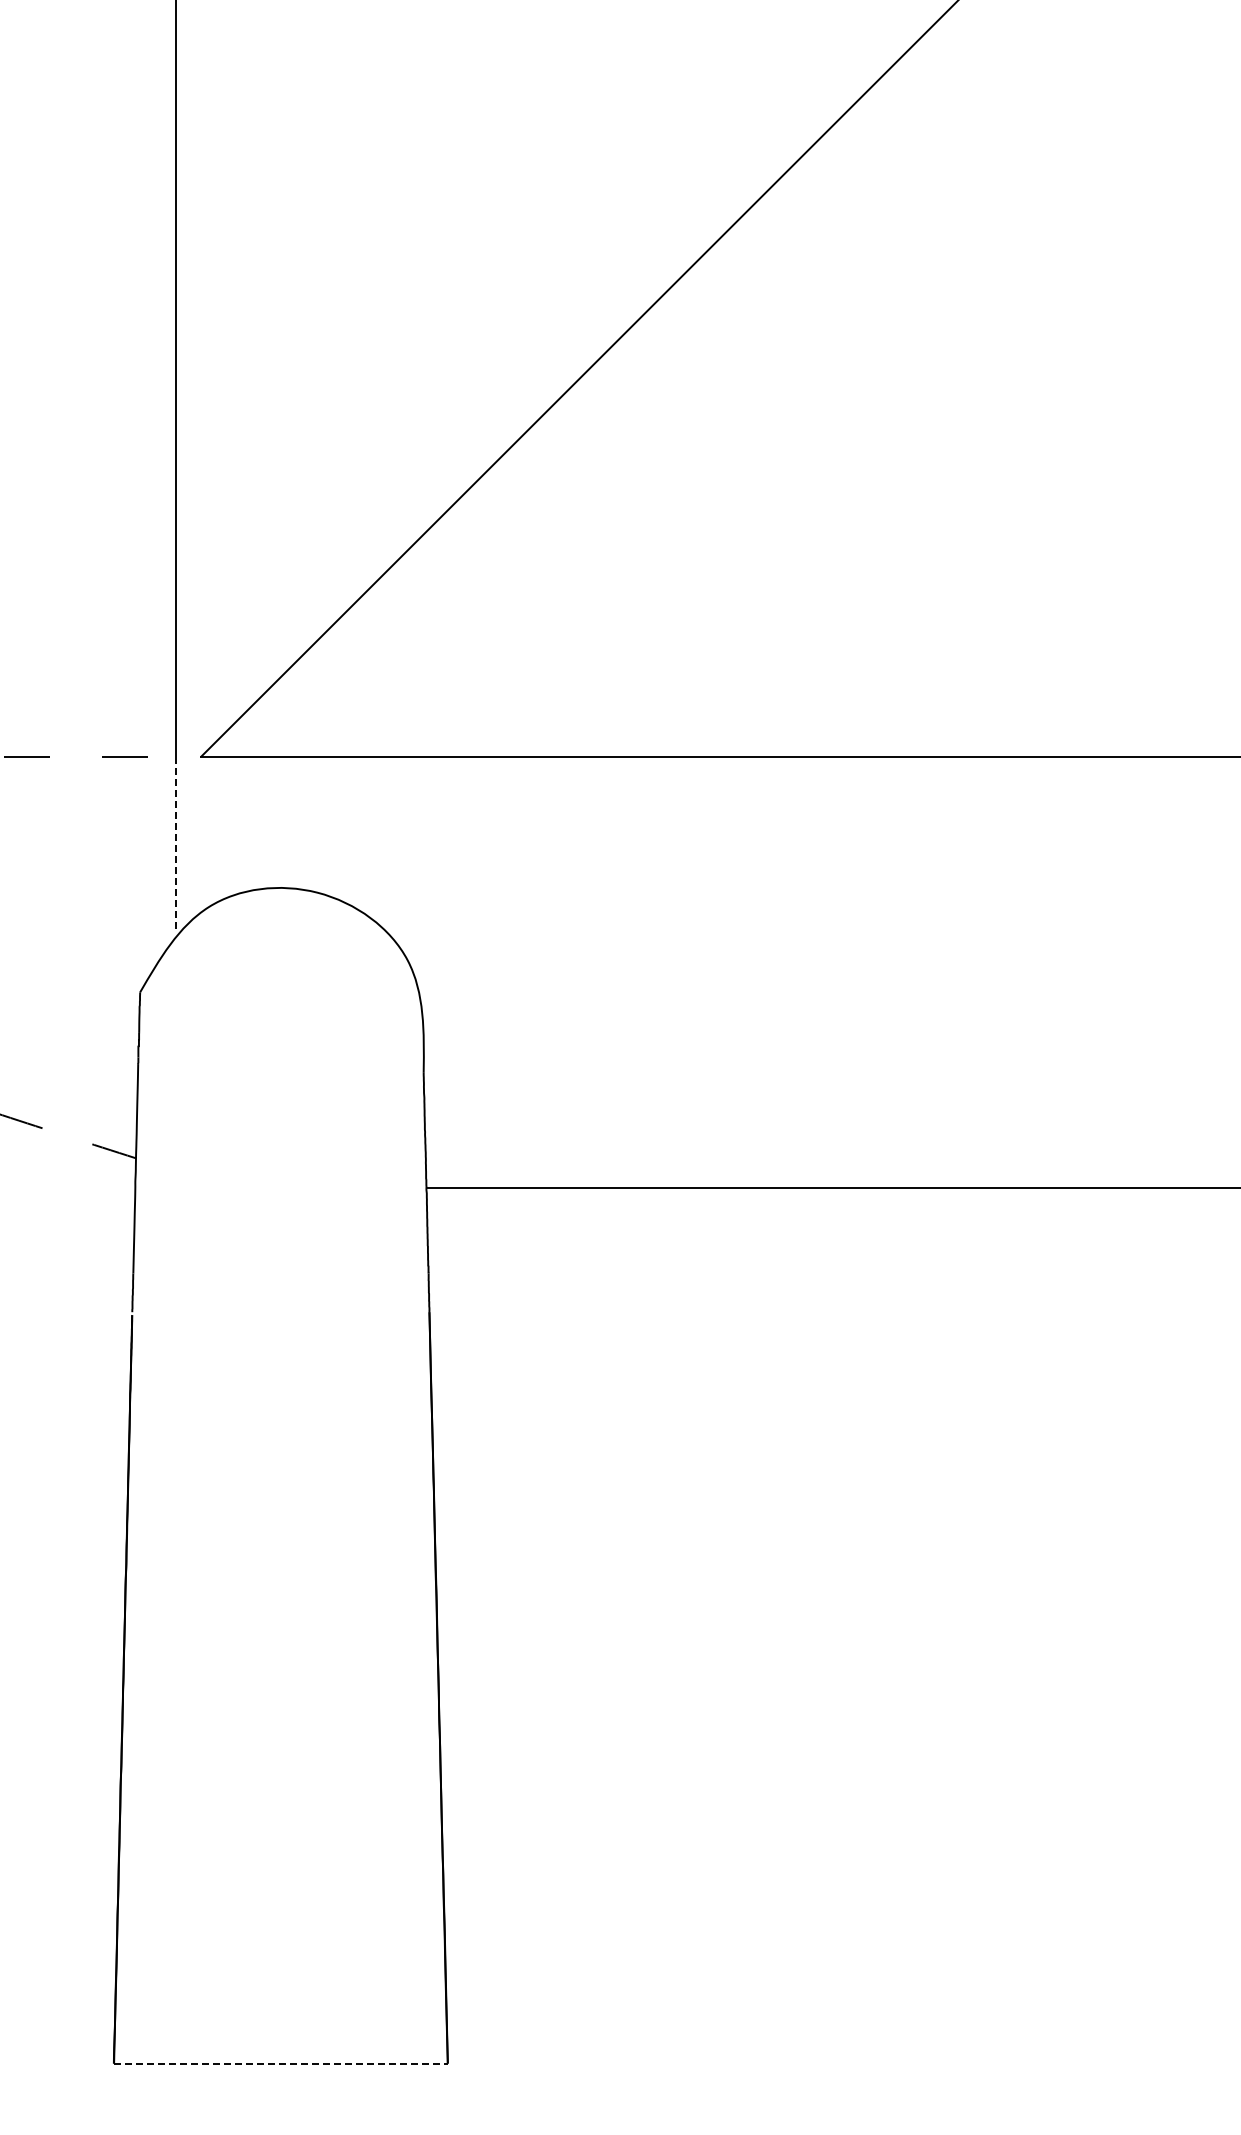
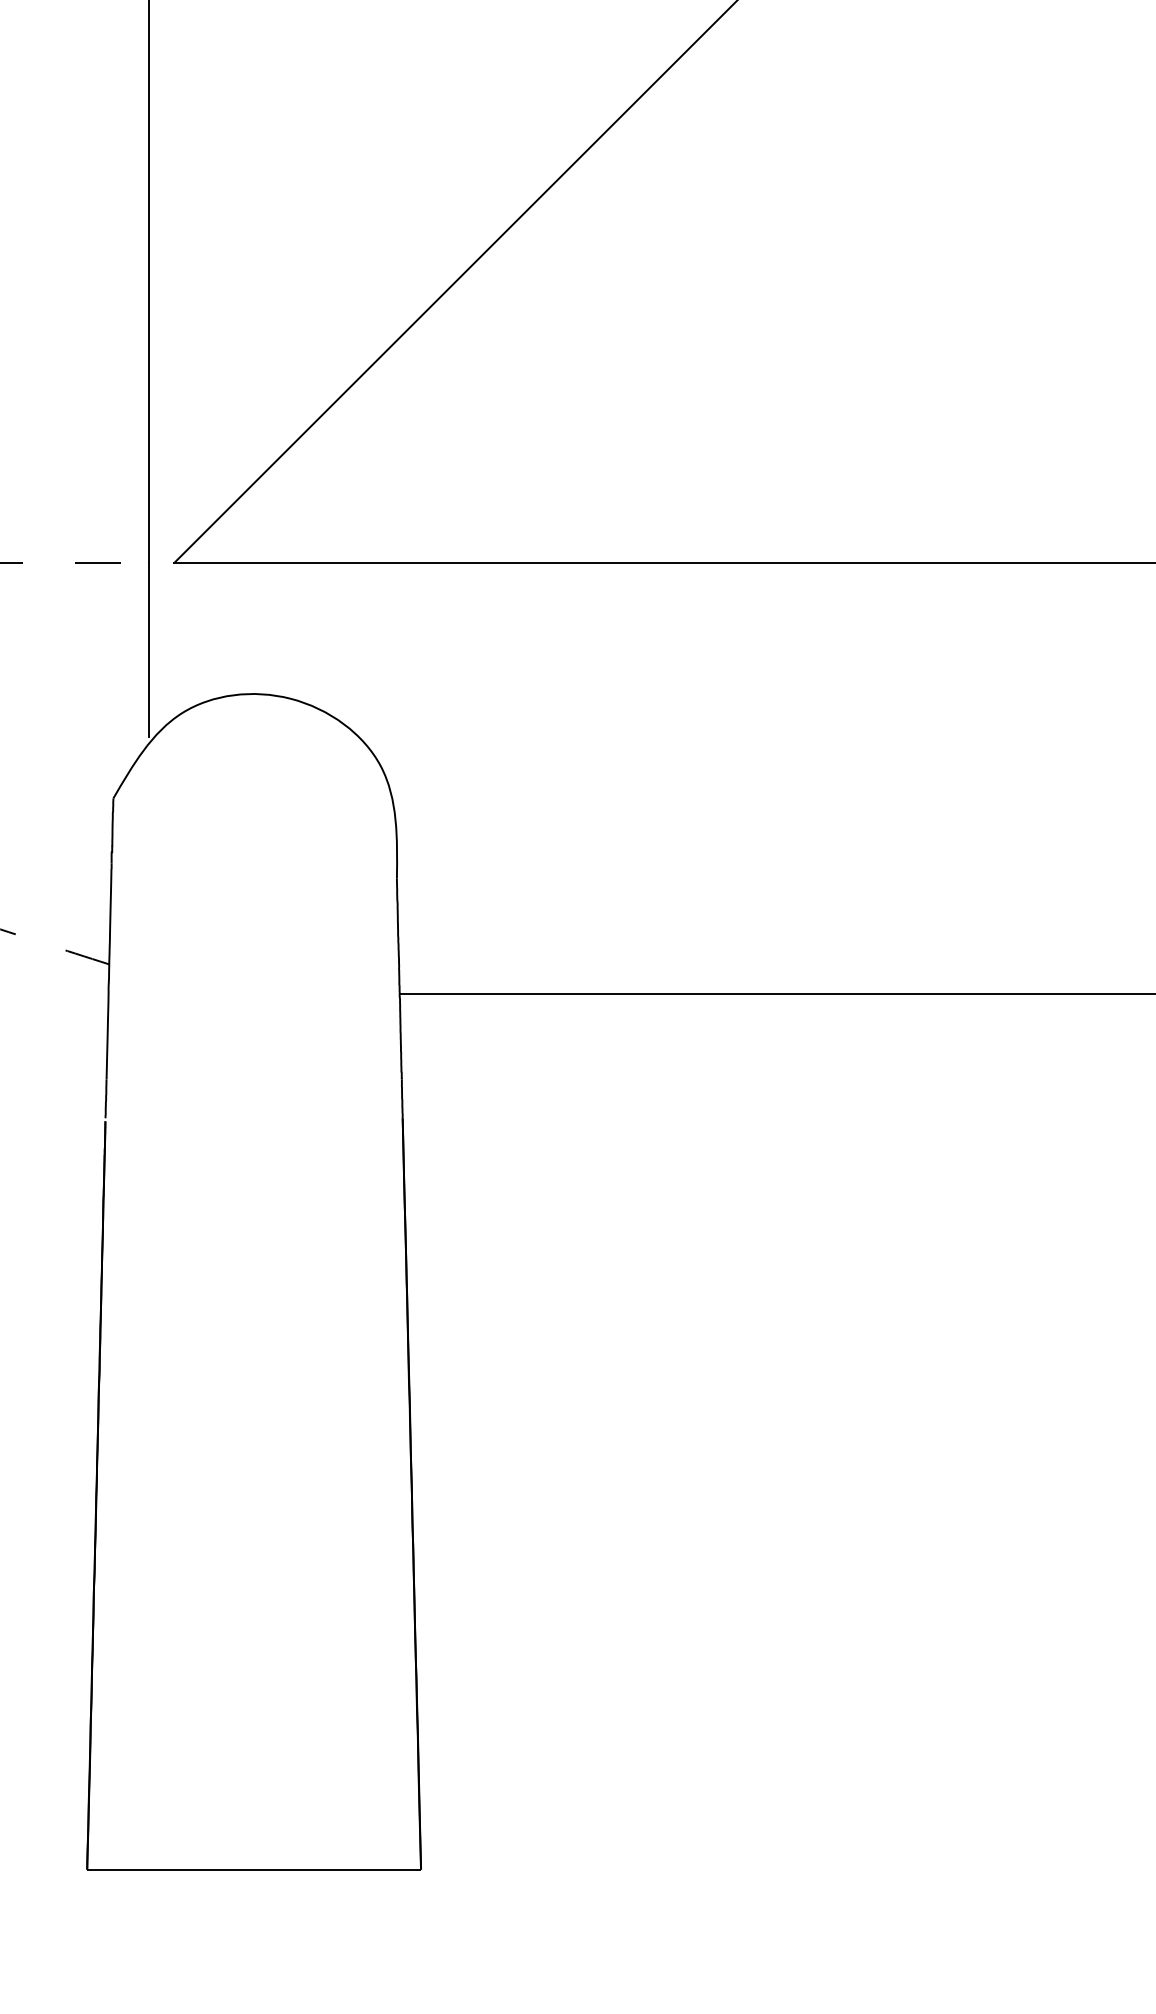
line: (175, 844) -> (148, 650), dashed -> solid
line: (280, 2063) -> (253, 1869), dashed -> solid

